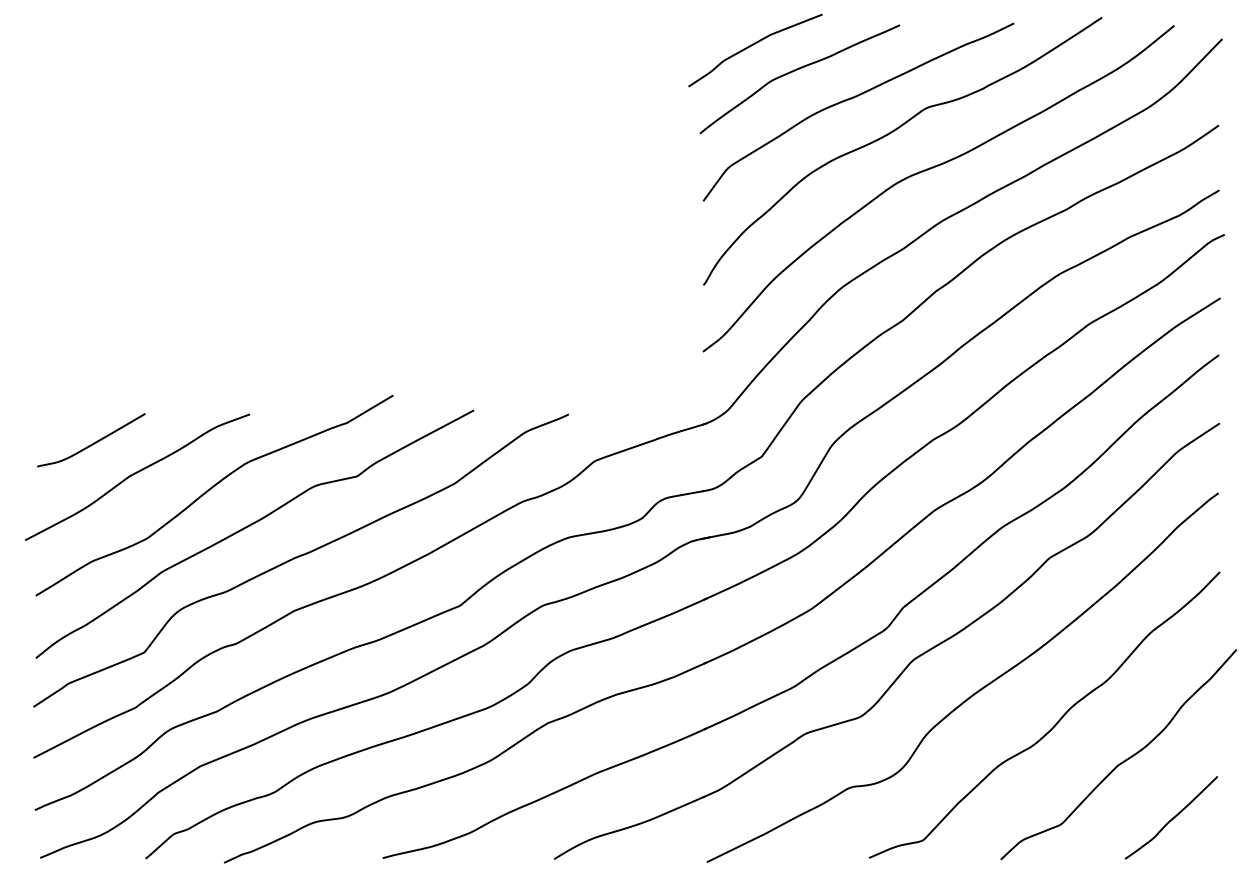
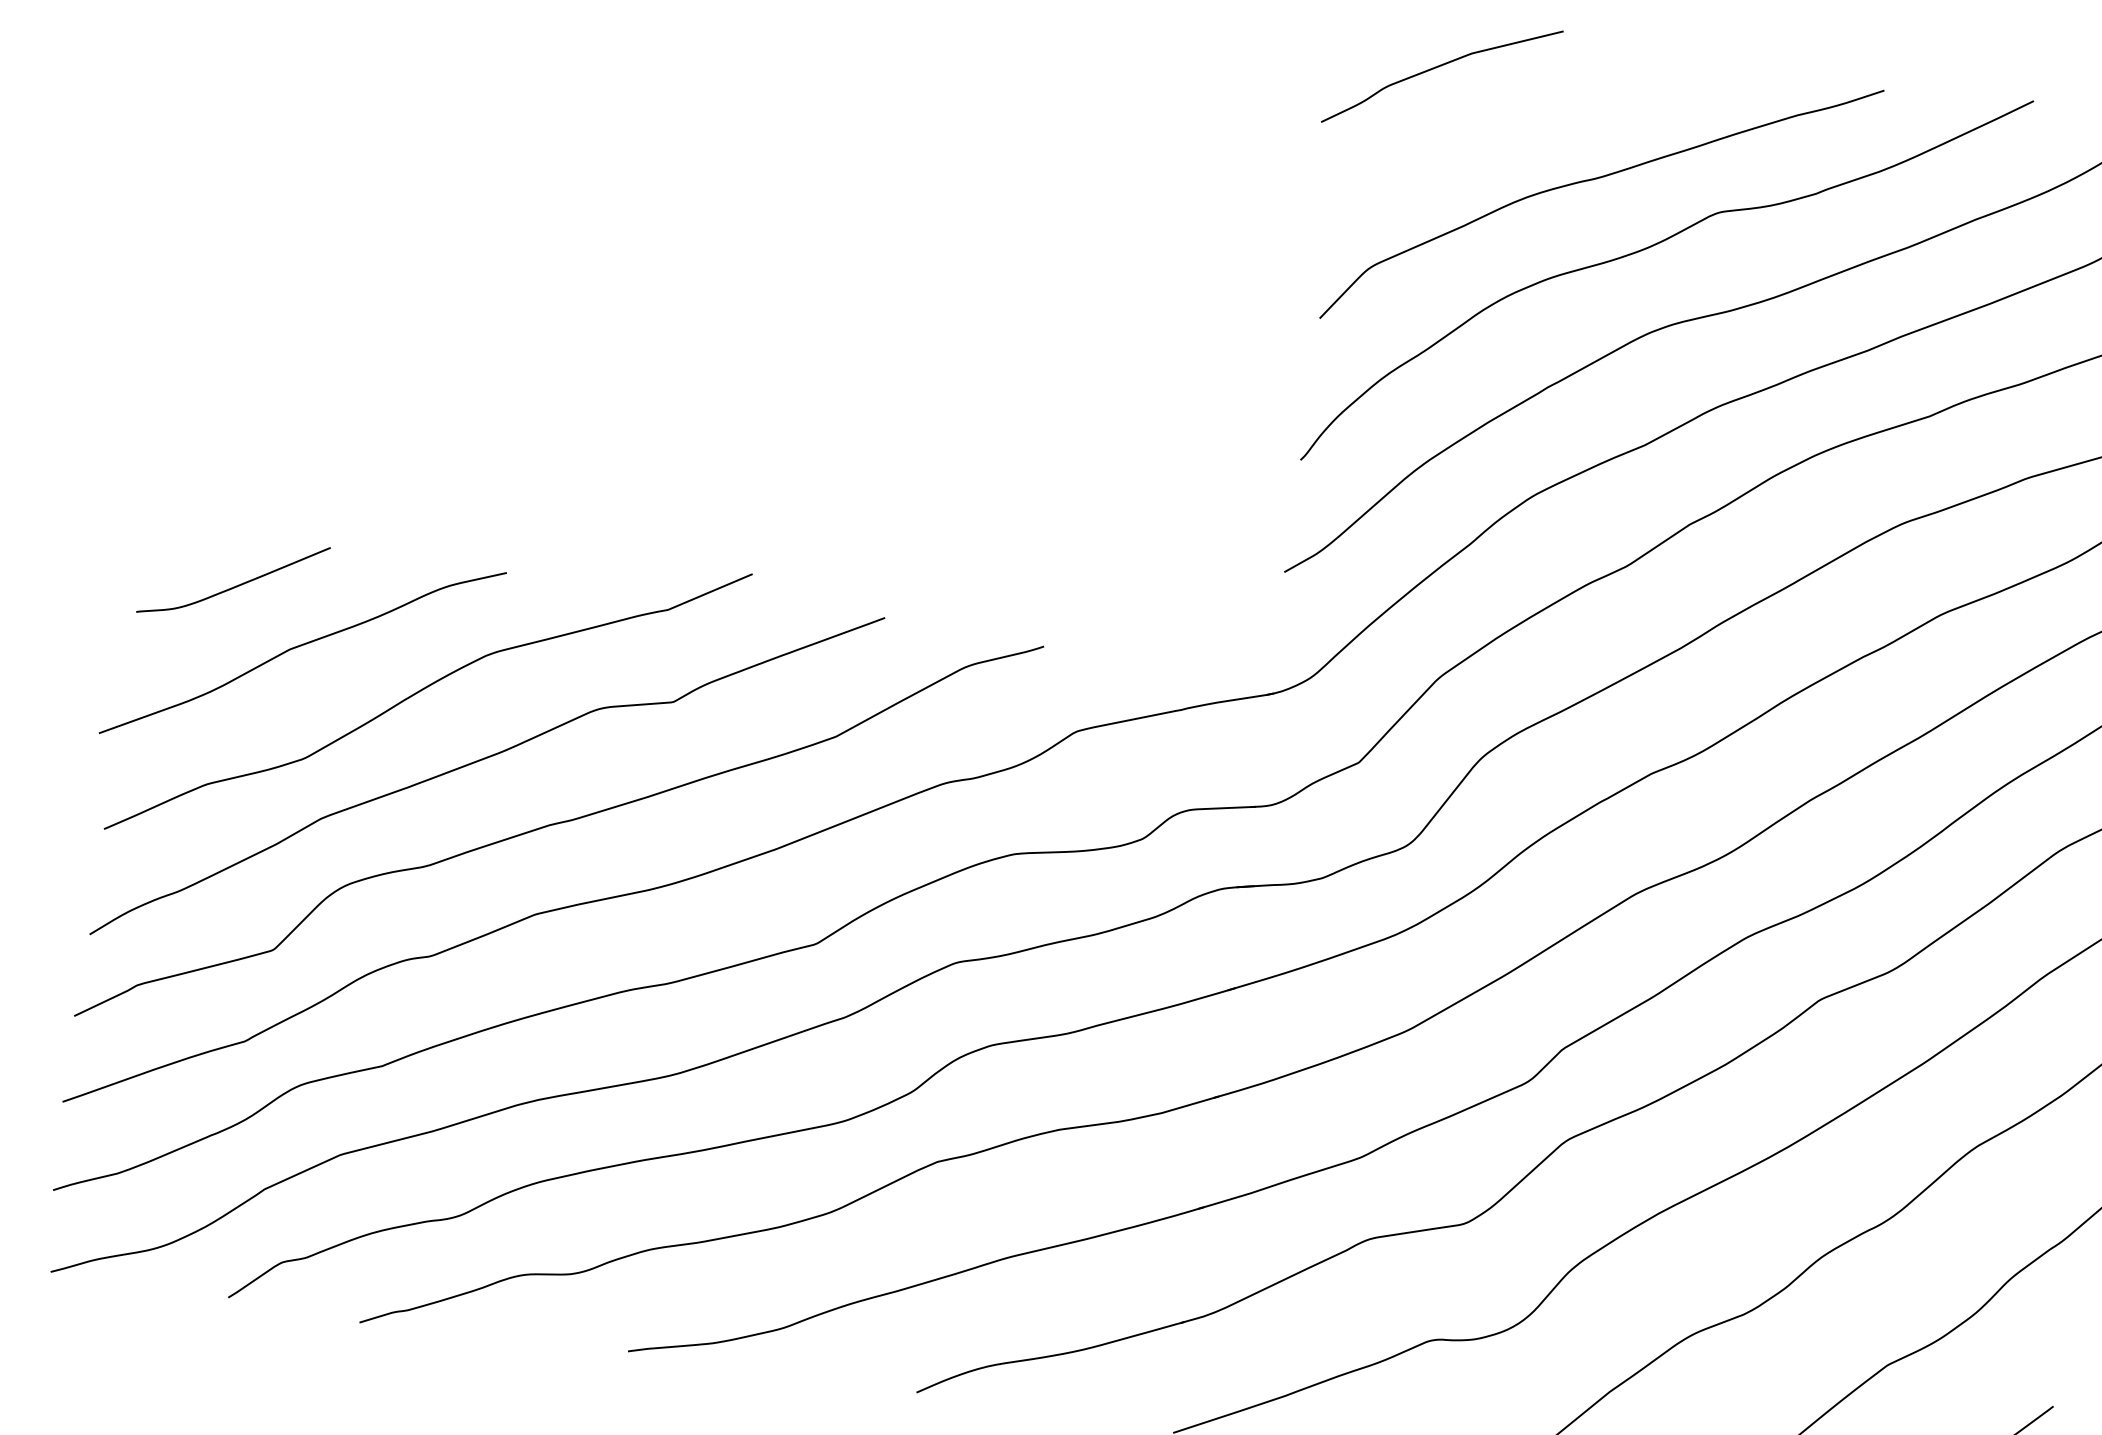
curve: (795, 71) -> (1504, 121), removed

